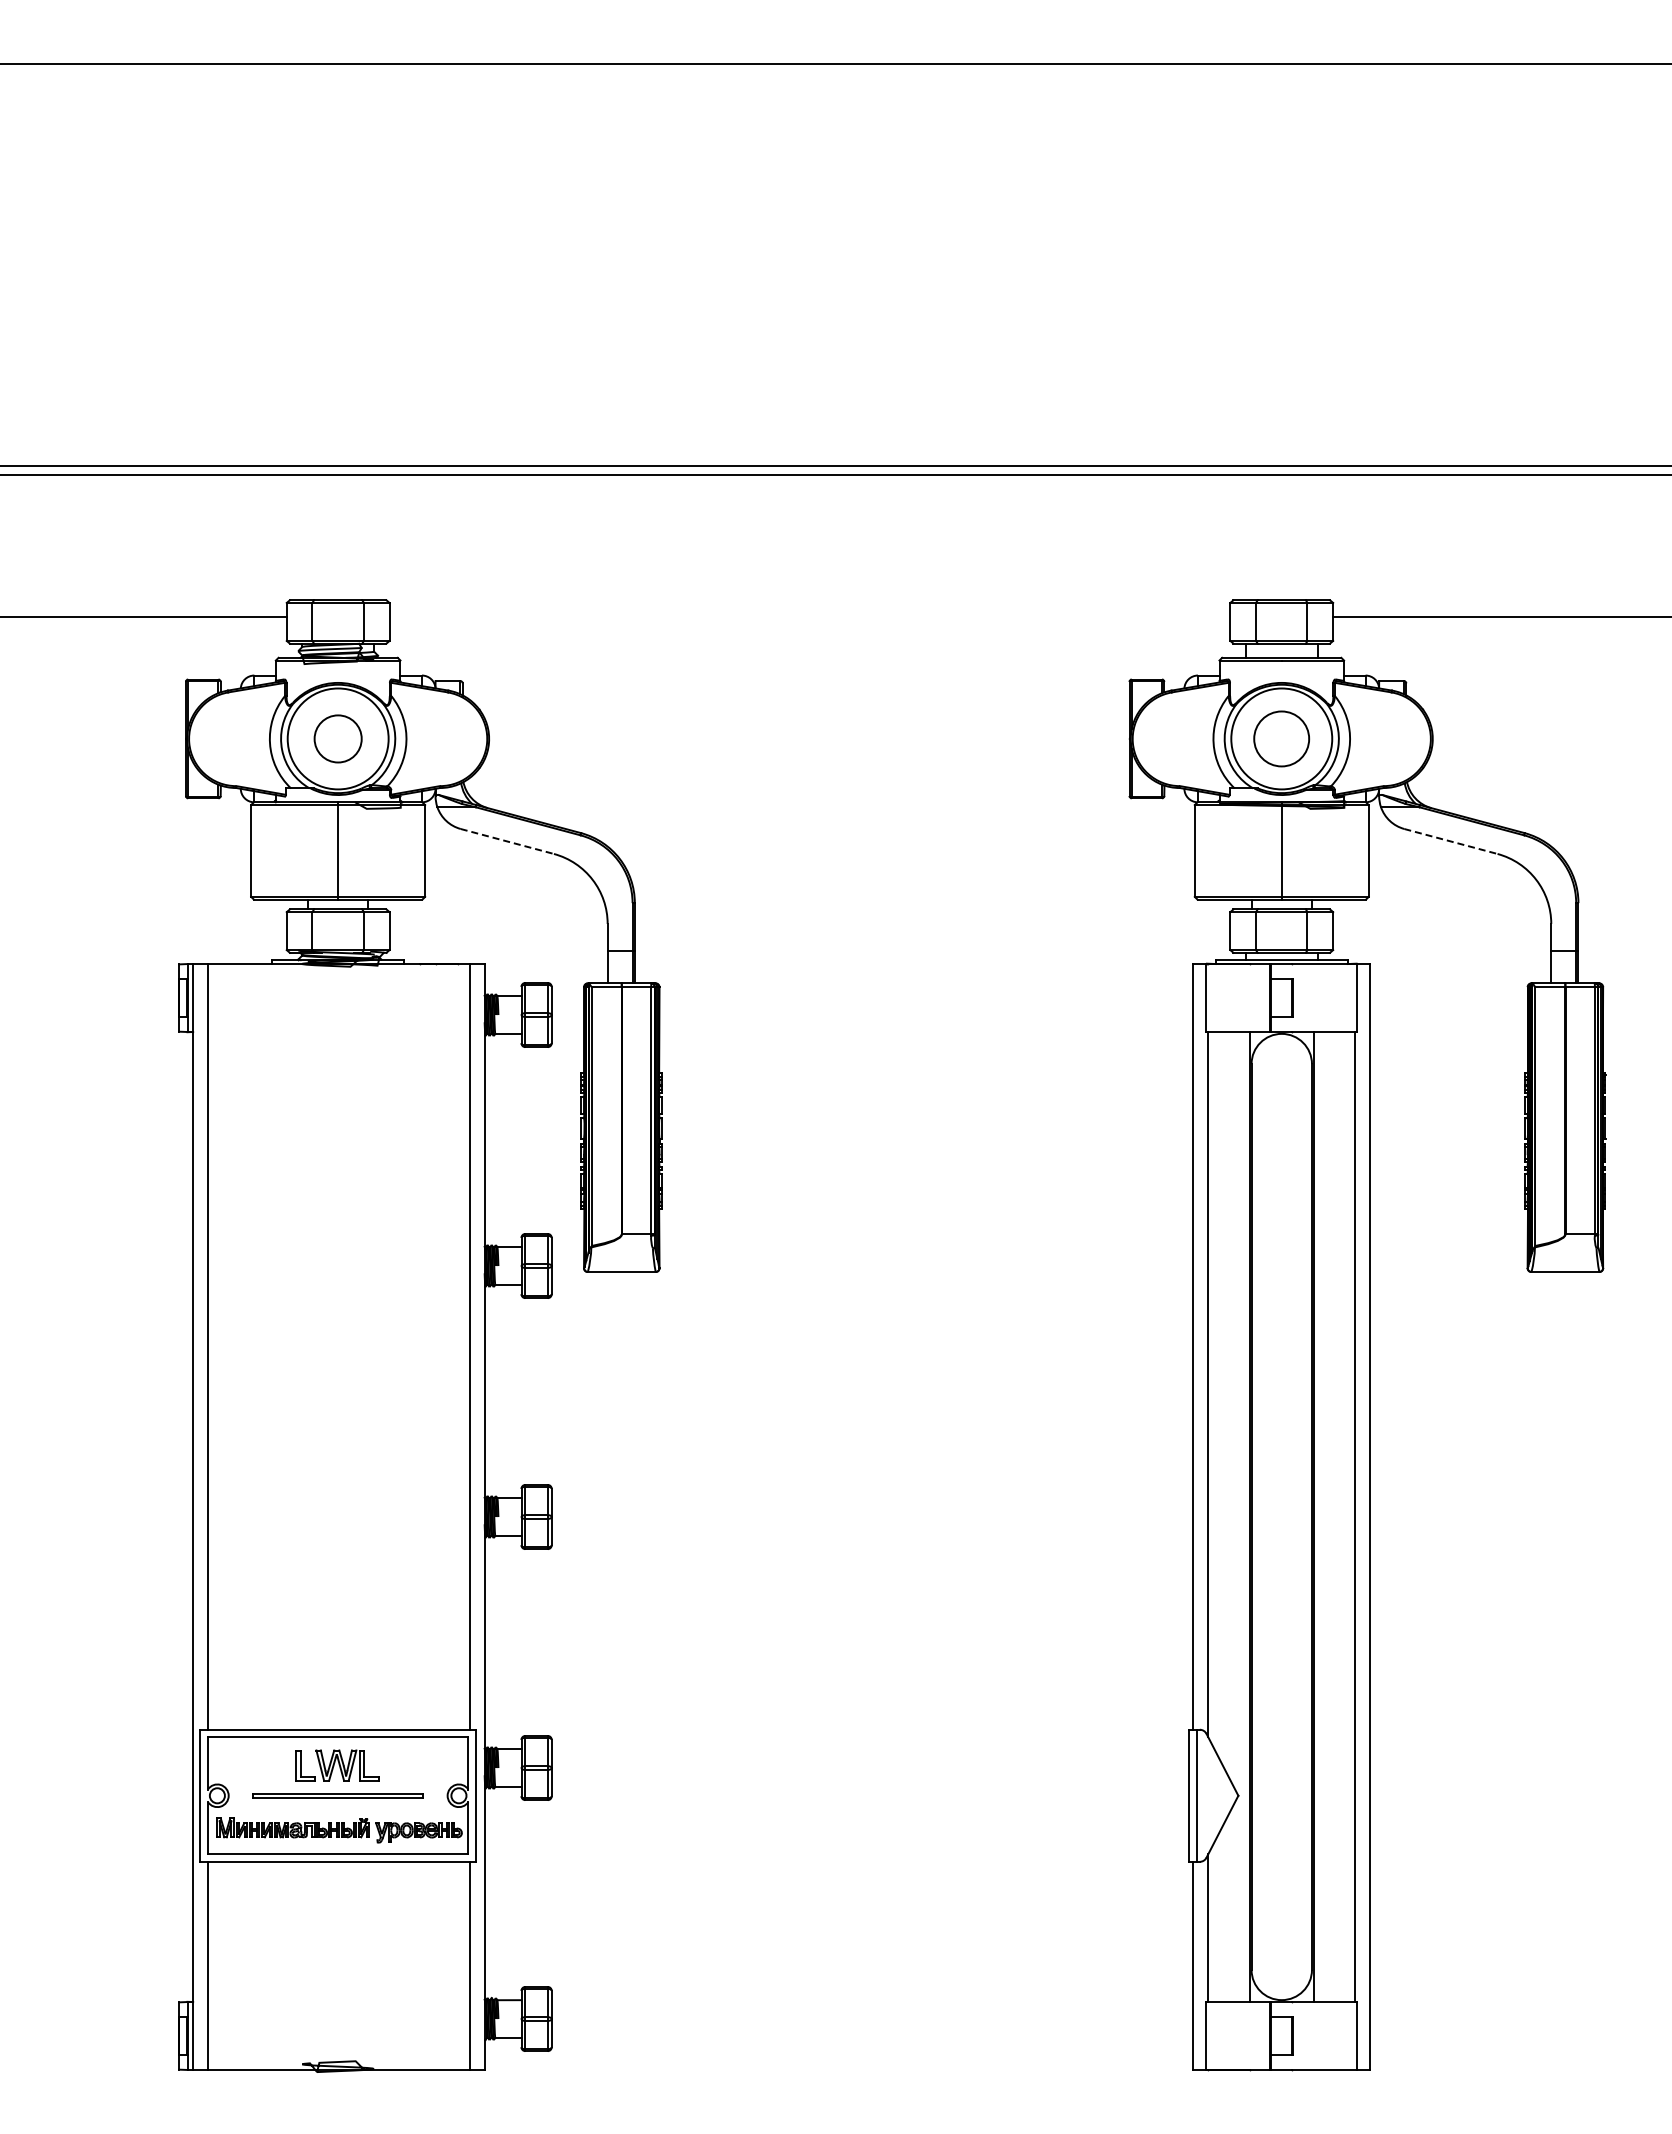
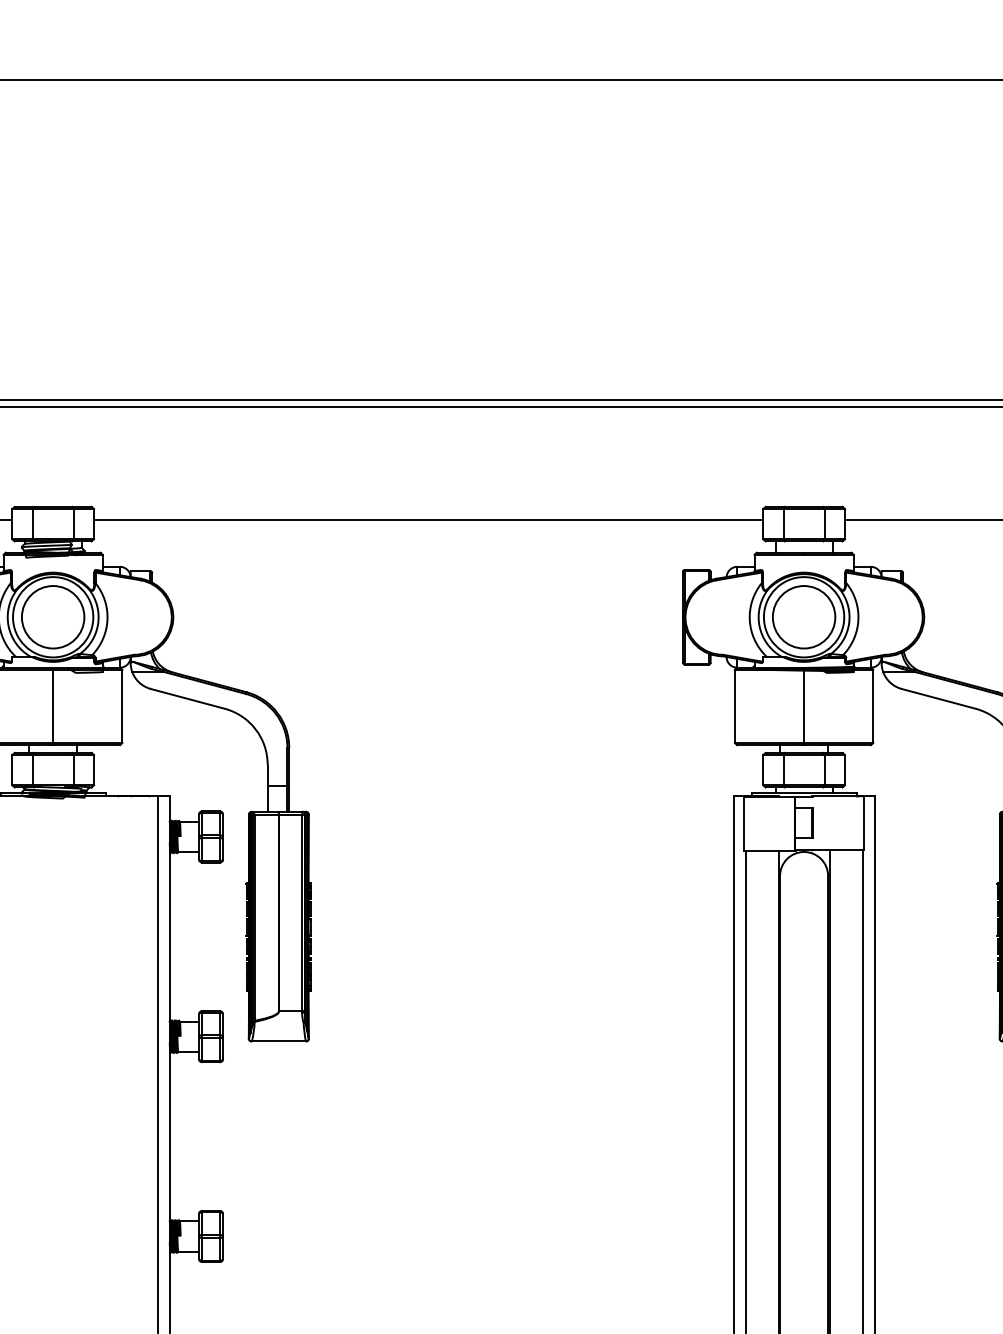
line: (809, 617) -> (428, 520), added
circle: (337, 738) -> (52, 616), size x1.67
circle: (1281, 738) -> (803, 616), size x1.43
line: (507, 841) -> (187, 698), dashed -> solid
line: (1451, 841) -> (939, 698), dashed -> solid

